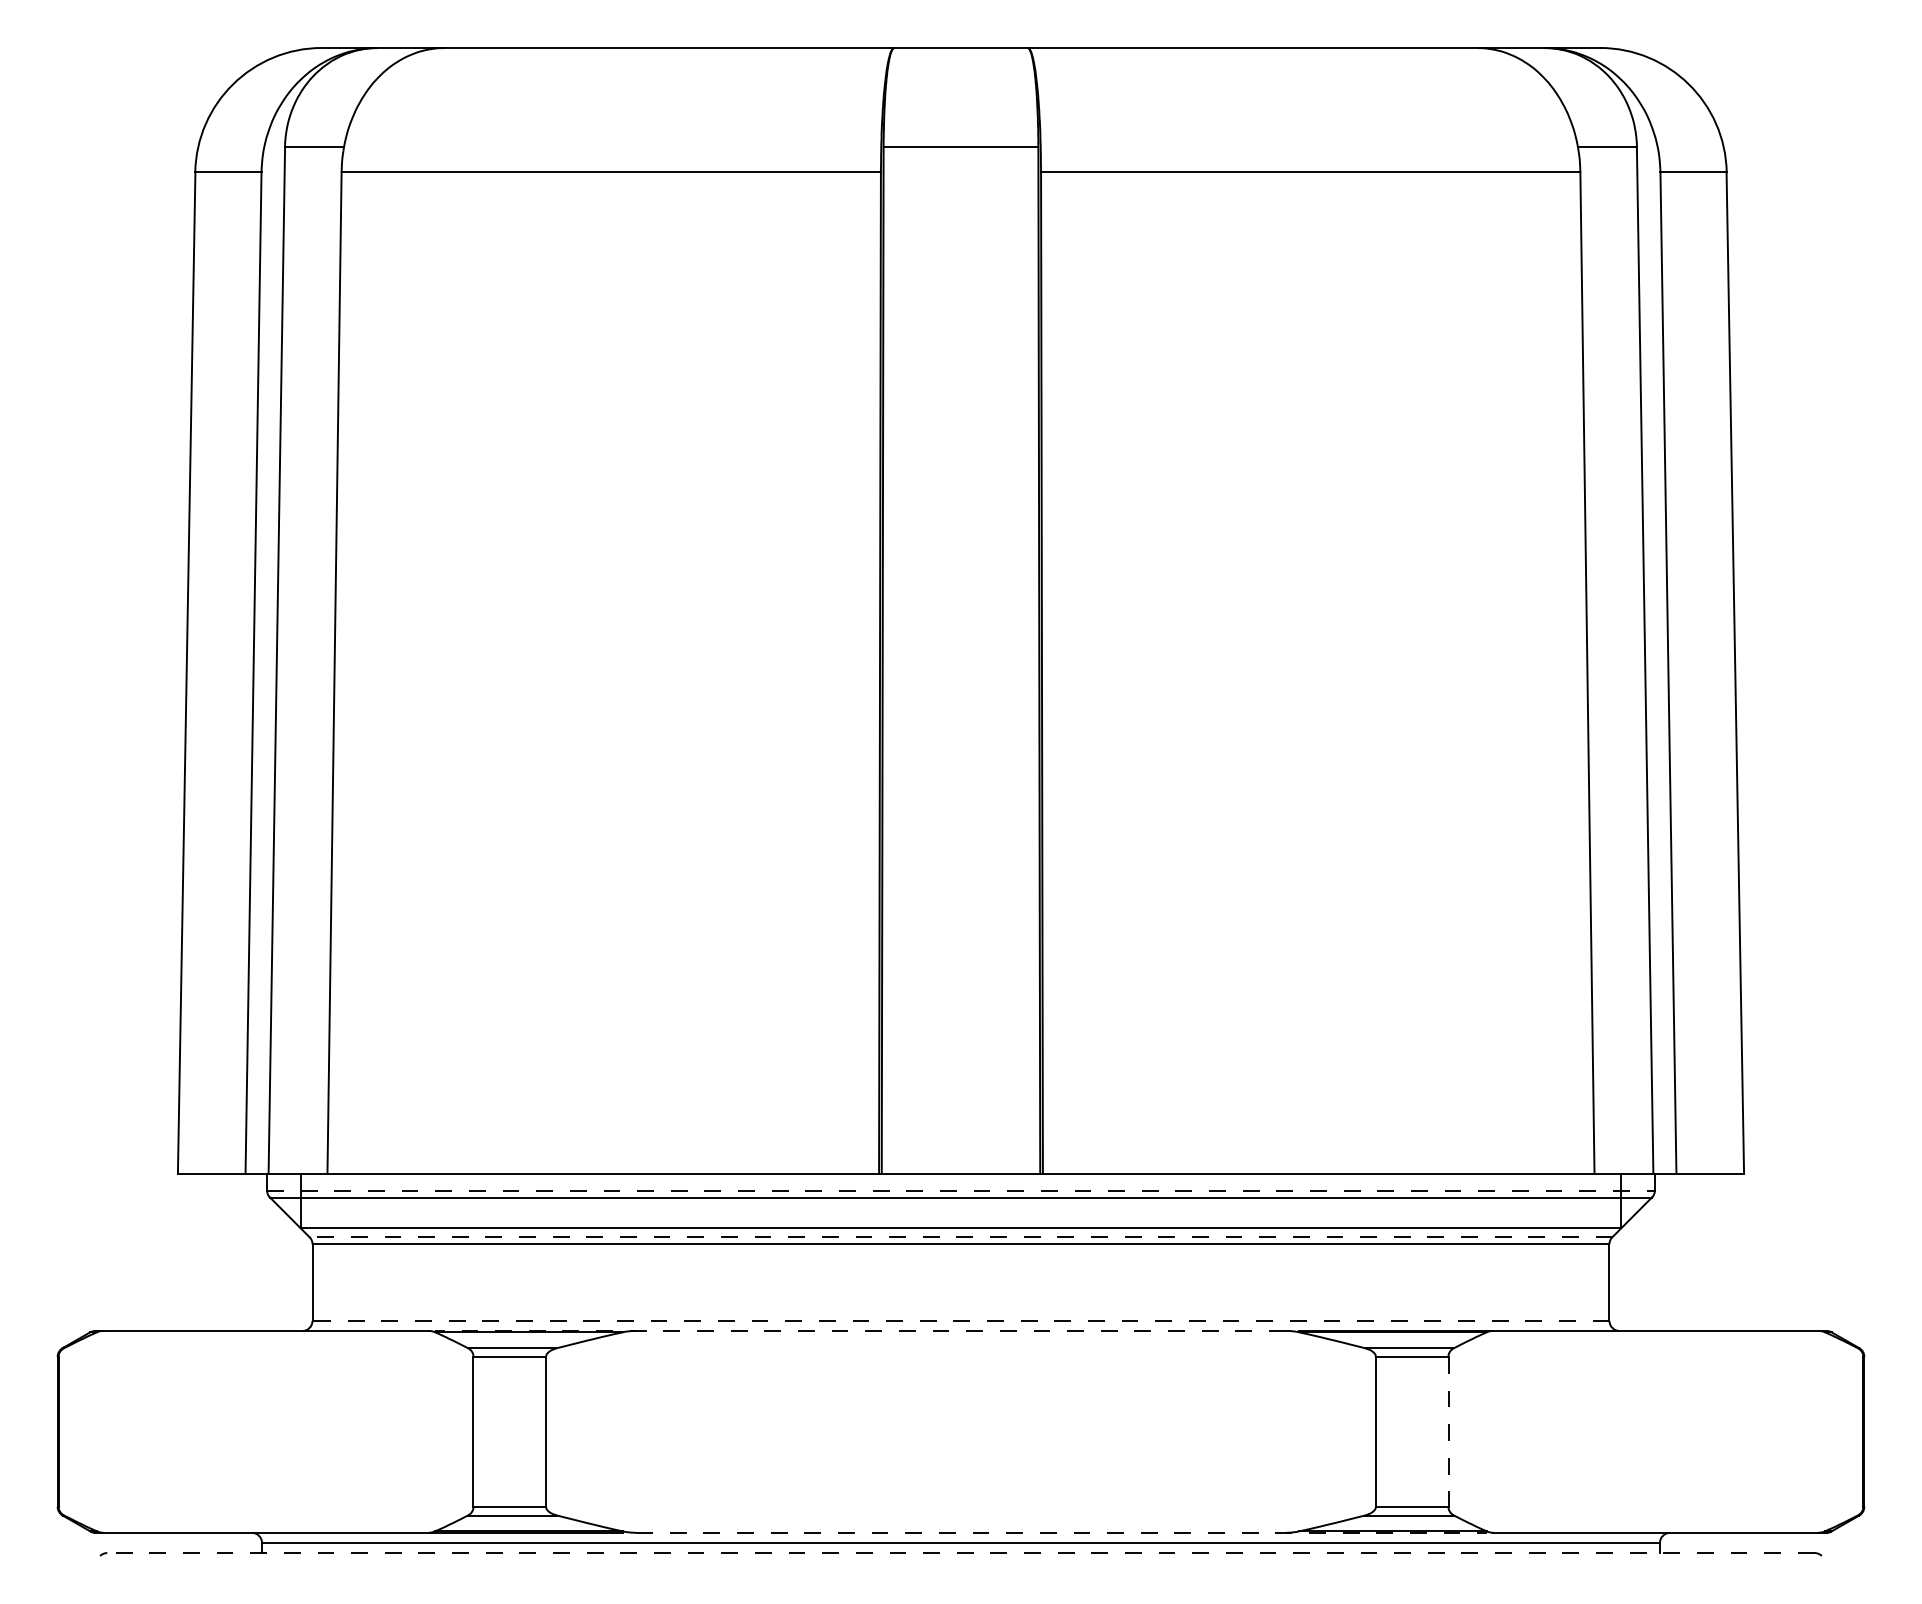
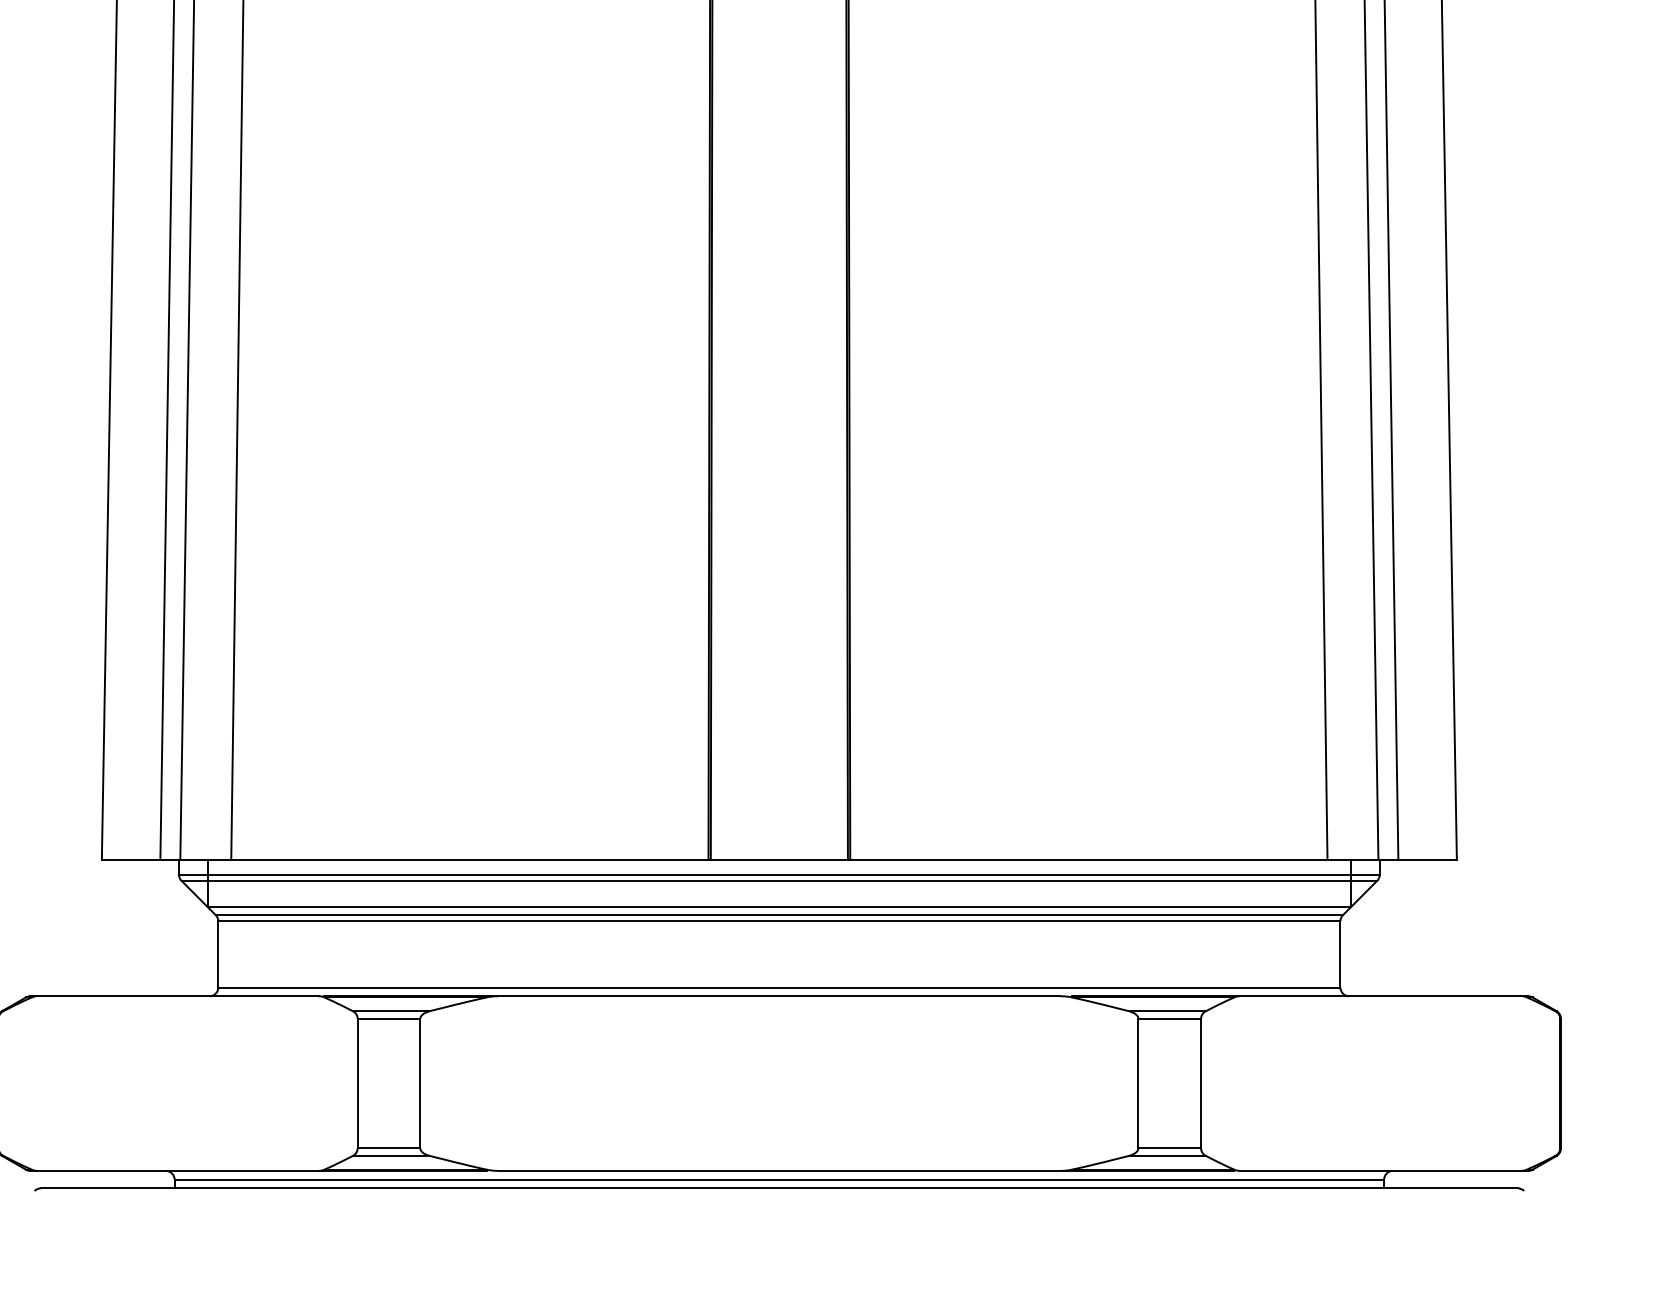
line: (960, 1190) -> (778, 874), dashed -> solid
line: (960, 1237) -> (778, 915), dashed -> solid
line: (960, 1320) -> (778, 987), dashed -> solid
line: (859, 1330) -> (691, 995), dashed -> solid
line: (1448, 1431) -> (1201, 1083), dashed -> solid
line: (1062, 1532) -> (867, 1170), dashed -> solid
line: (960, 1553) -> (778, 1188), dashed -> solid

